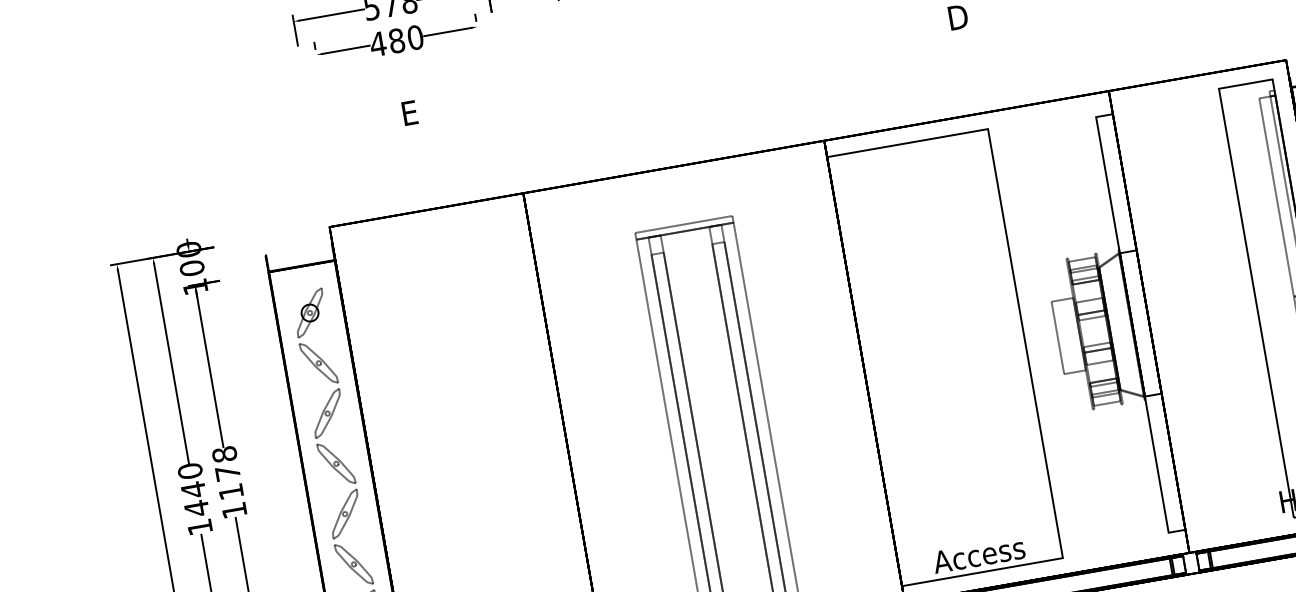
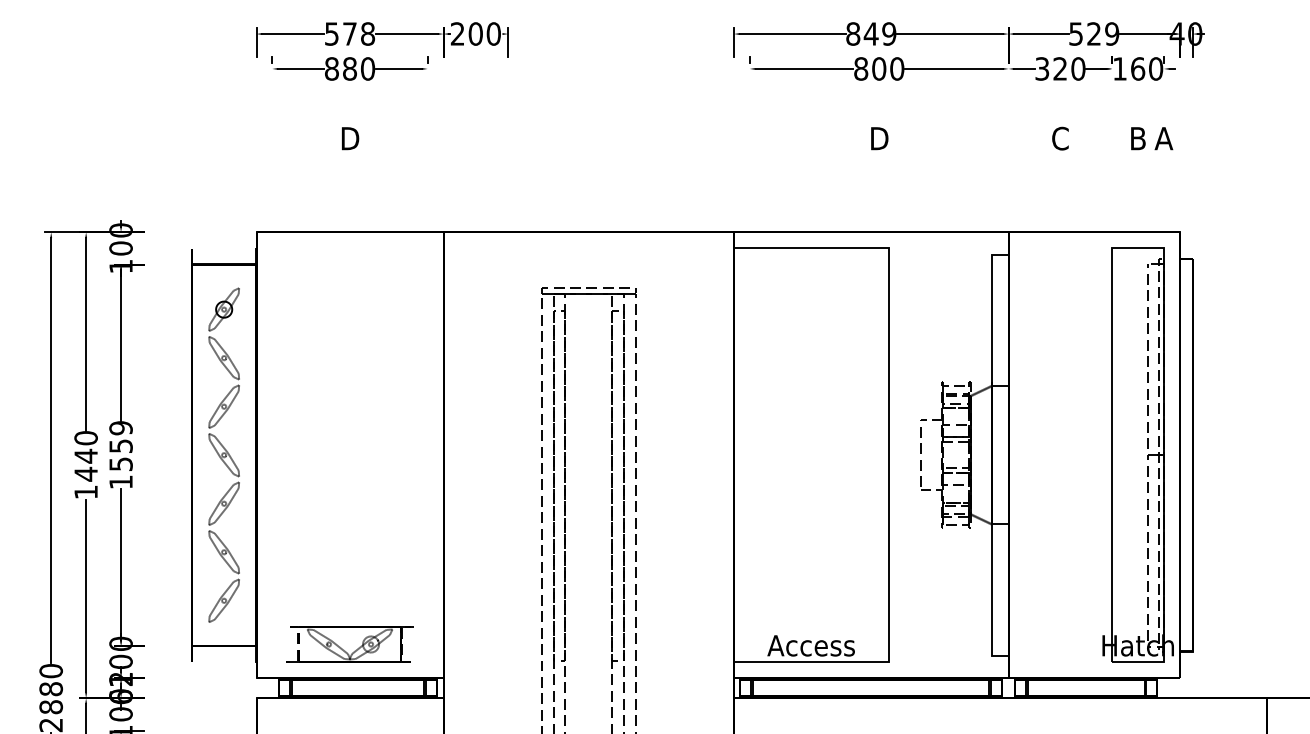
text: (377, 43) -> (331, 68), 480 -> 880
text: (410, 112) -> (350, 138), E -> D
text: (227, 472) -> (120, 445), 1178 -> 1559

